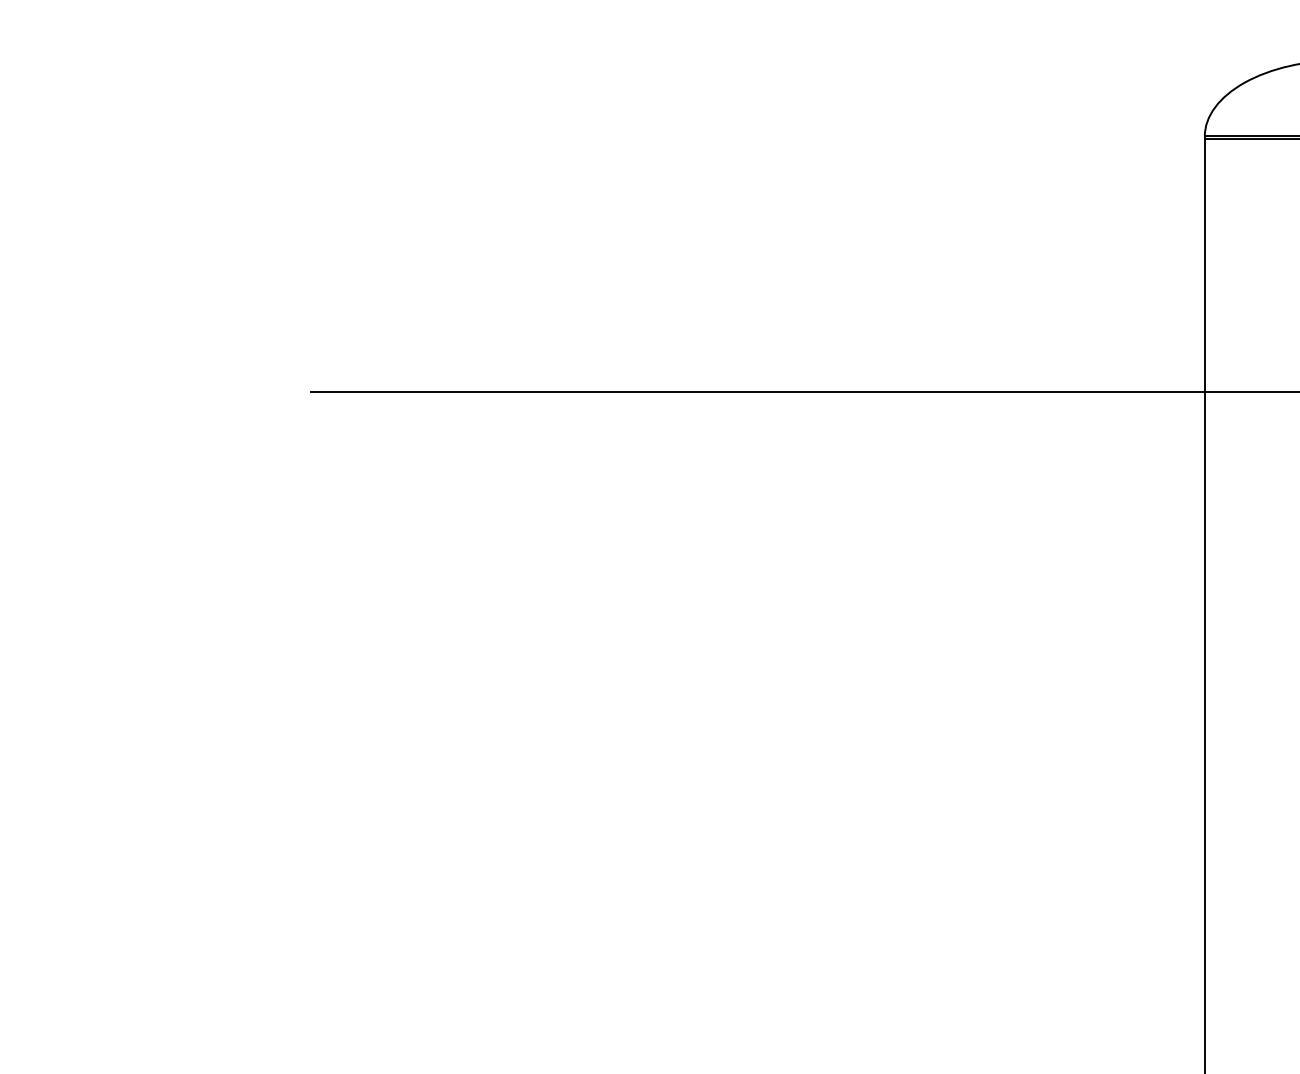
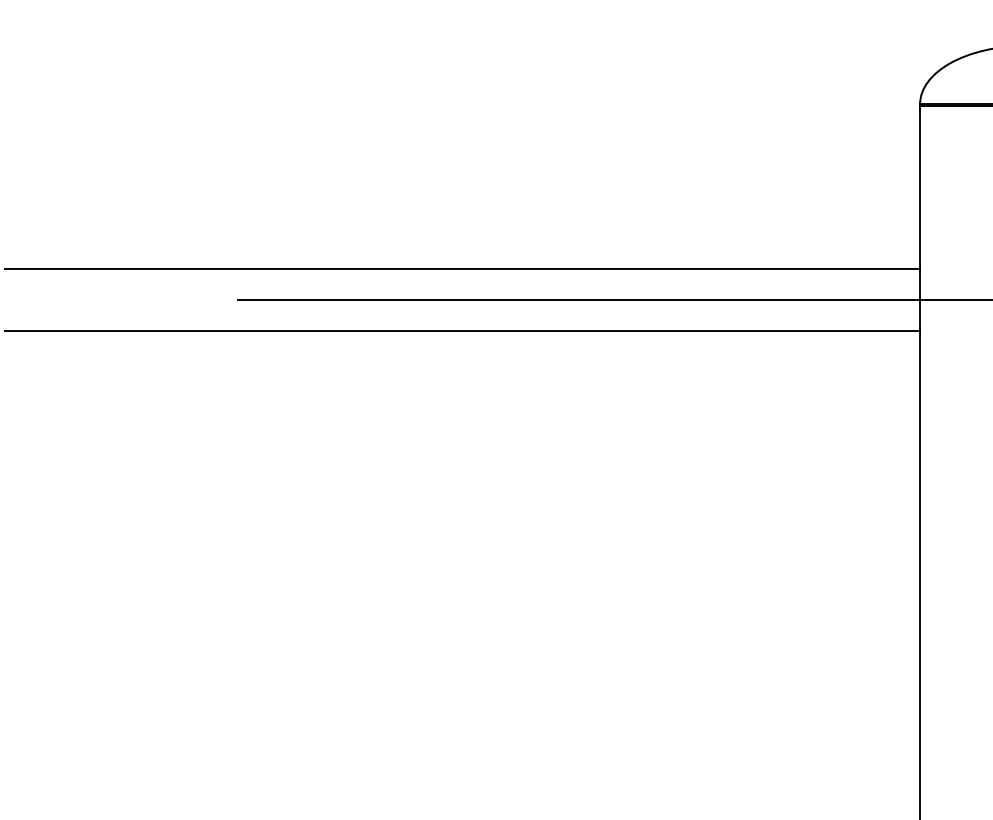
line: (605, 351) -> (462, 268), added
line: (605, 433) -> (462, 330), added

